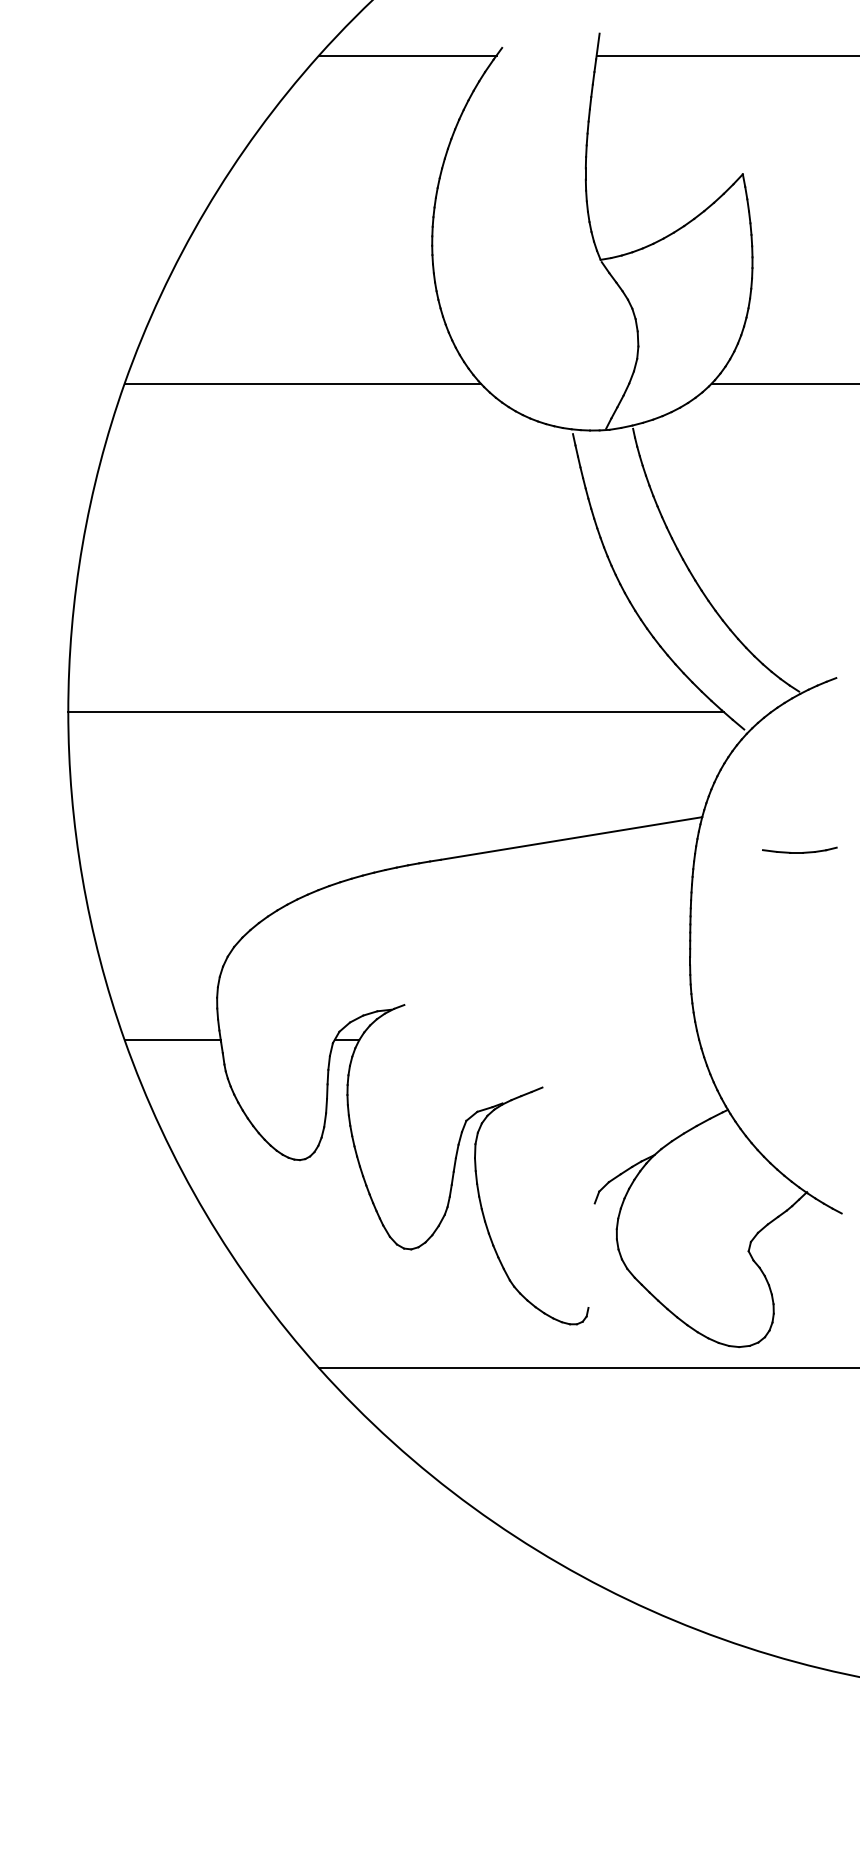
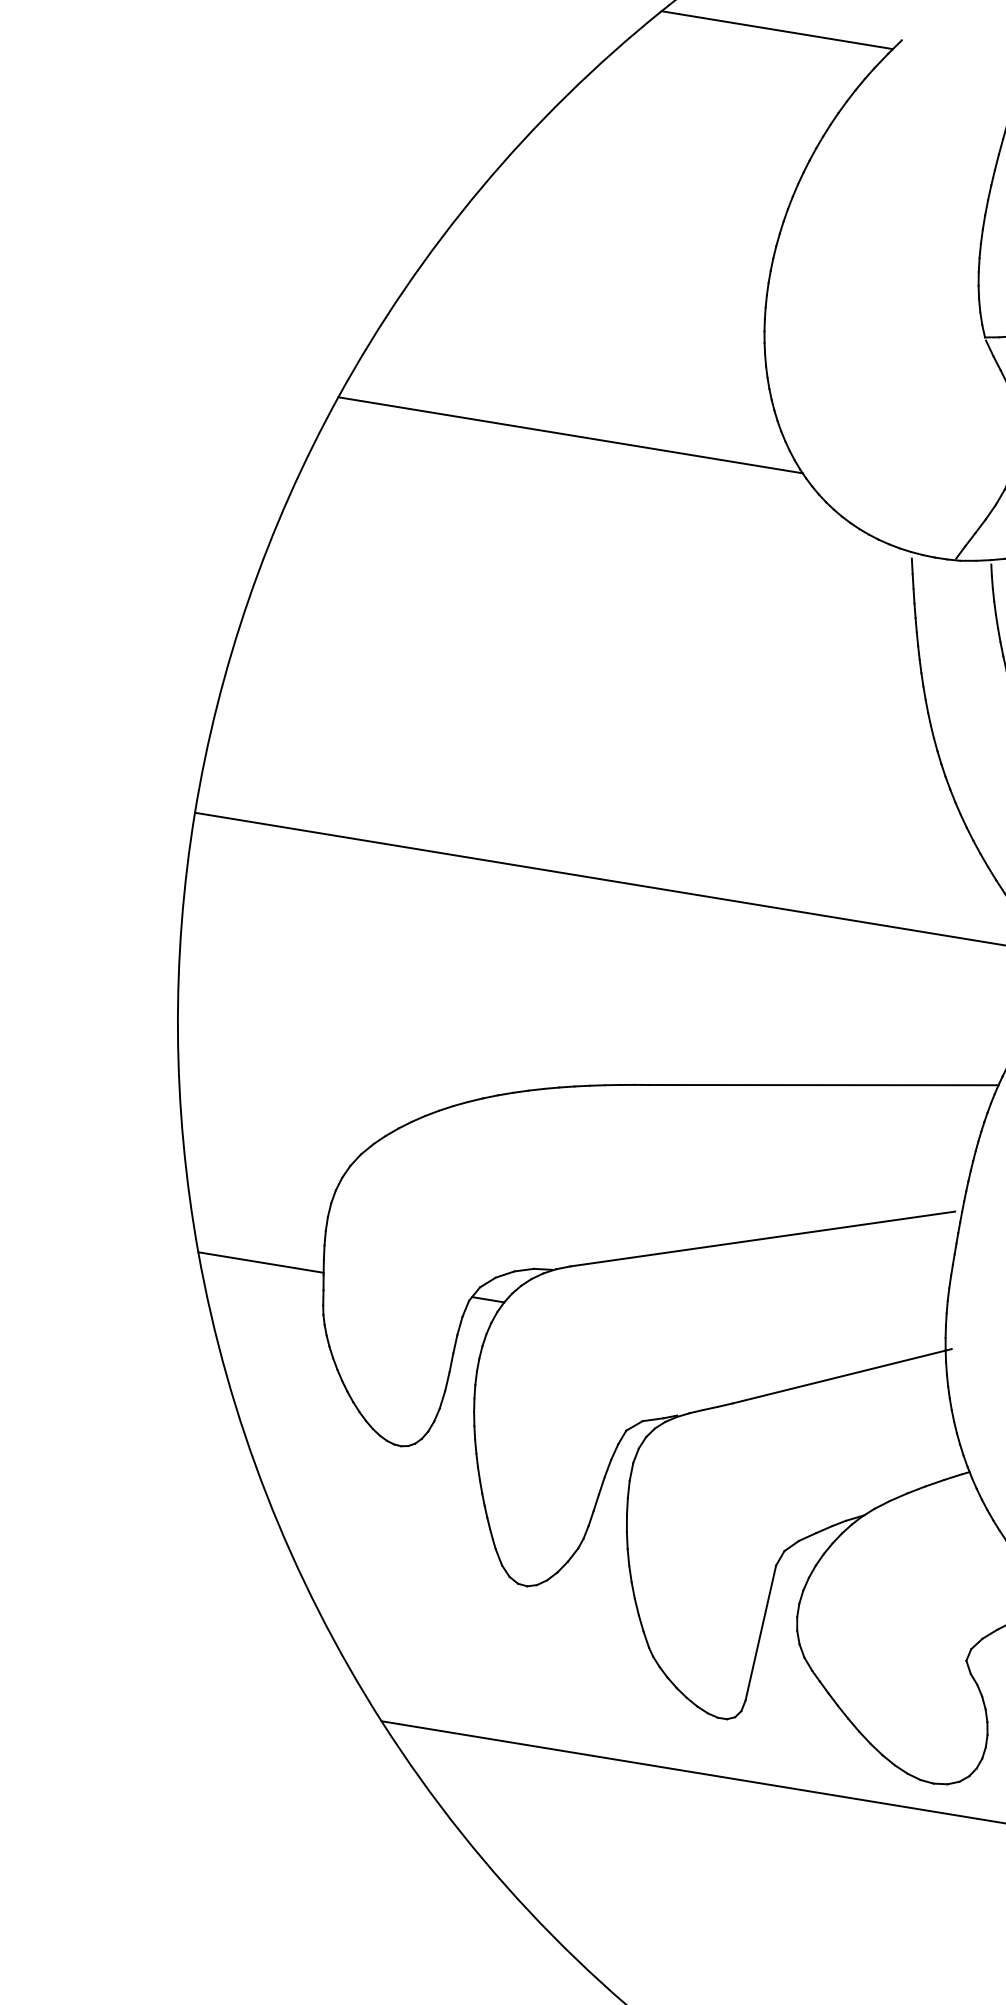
line: (544, 960) -> (762, 1238), added
line: (620, 1053) -> (841, 1375), added
line: (591, 1255) -> (760, 1632), added

